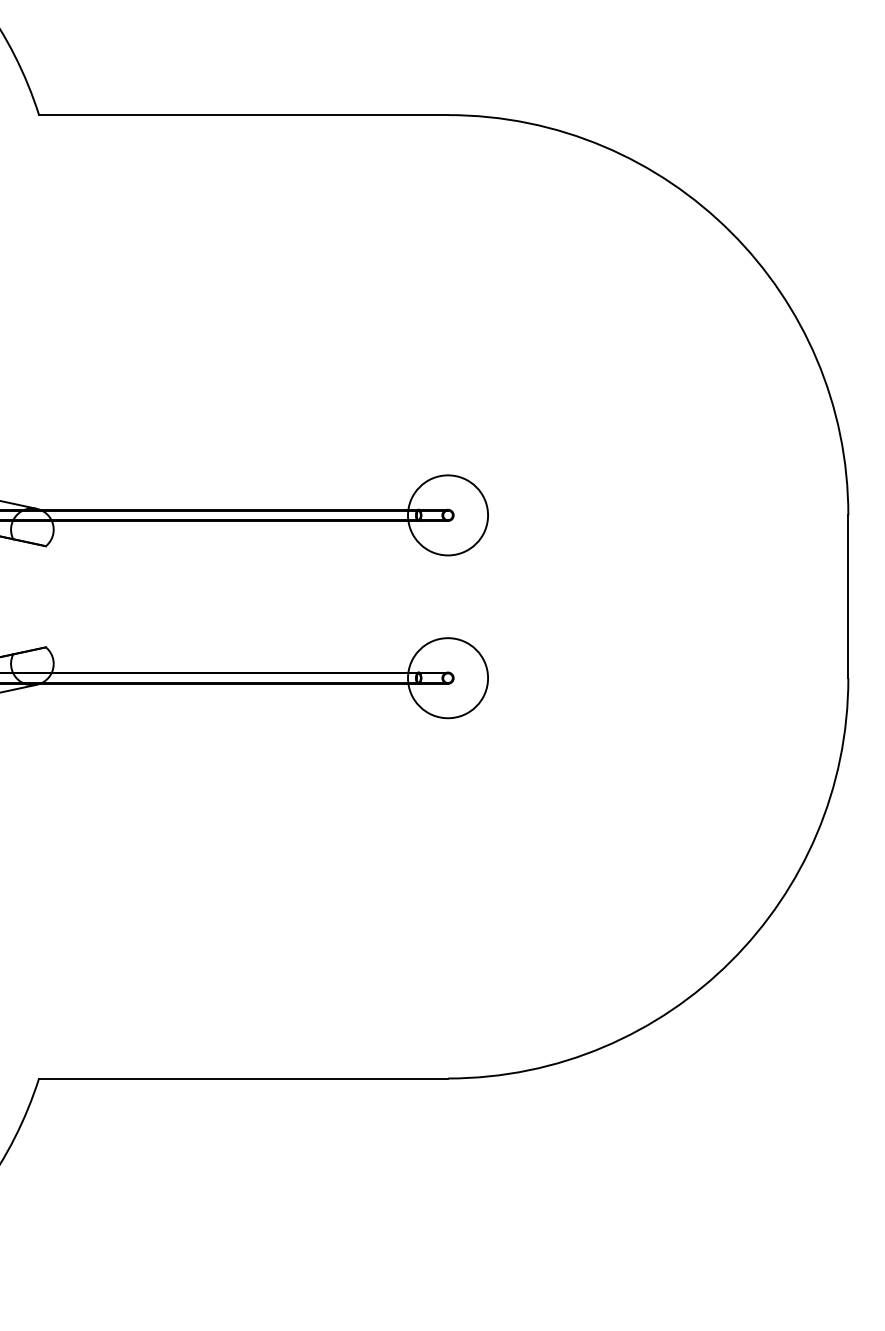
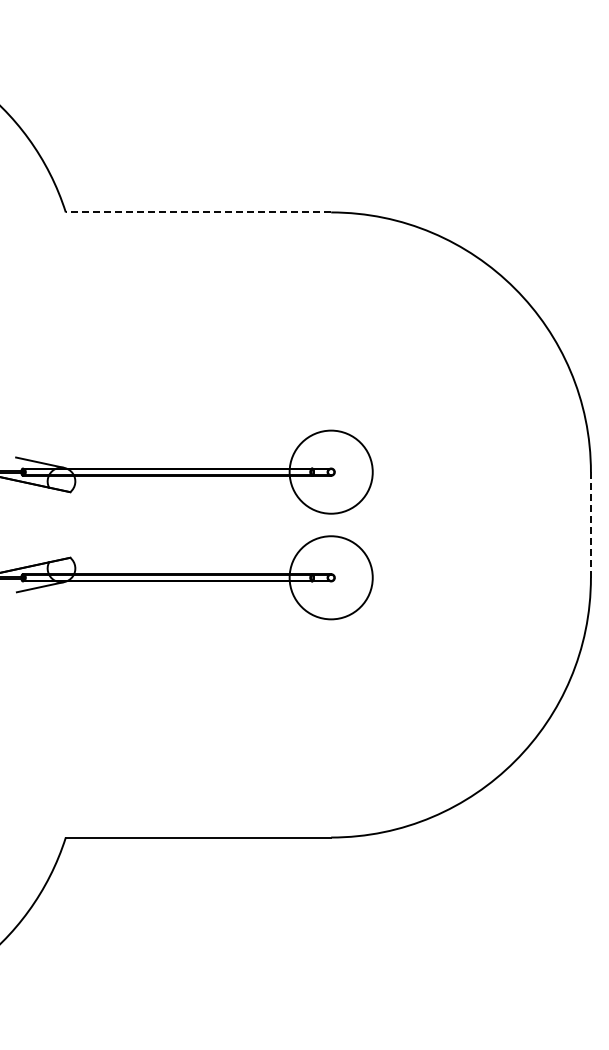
line: (243, 115) -> (198, 212), solid -> dashed
circle: (448, 515) -> (331, 472), size x1.6
line: (847, 597) -> (590, 525), solid -> dashed
circle: (448, 677) -> (331, 577), size x1.6

